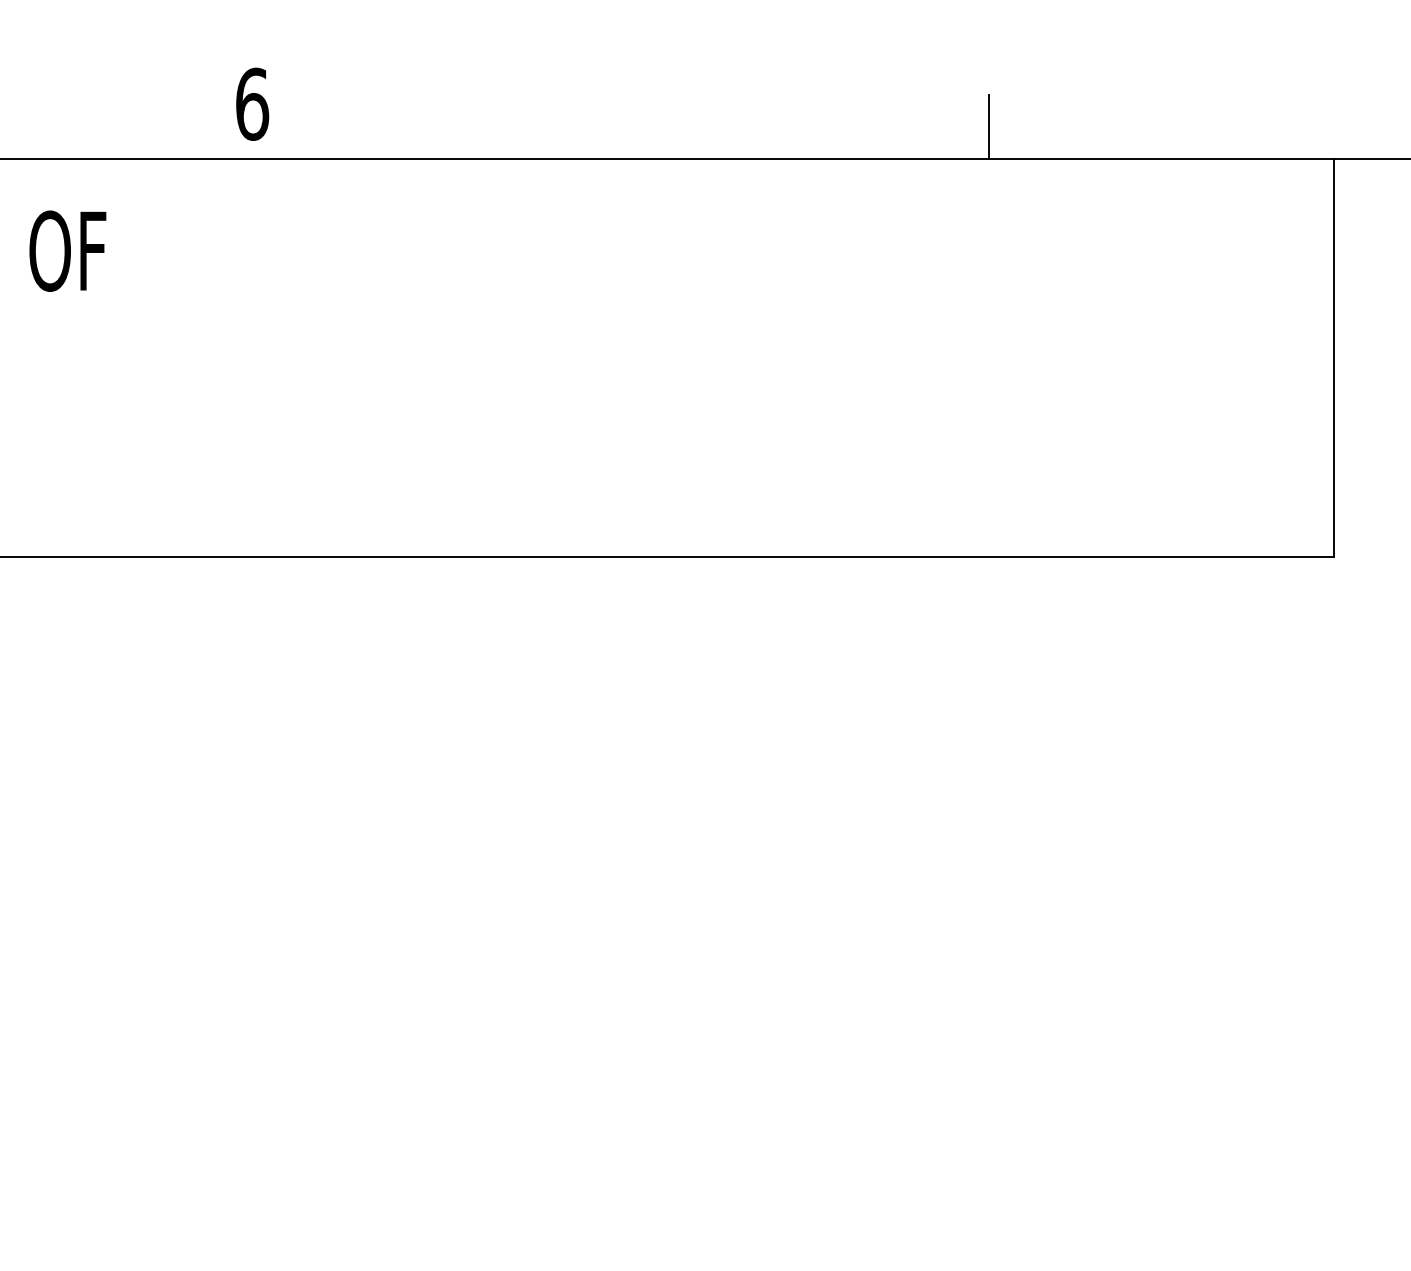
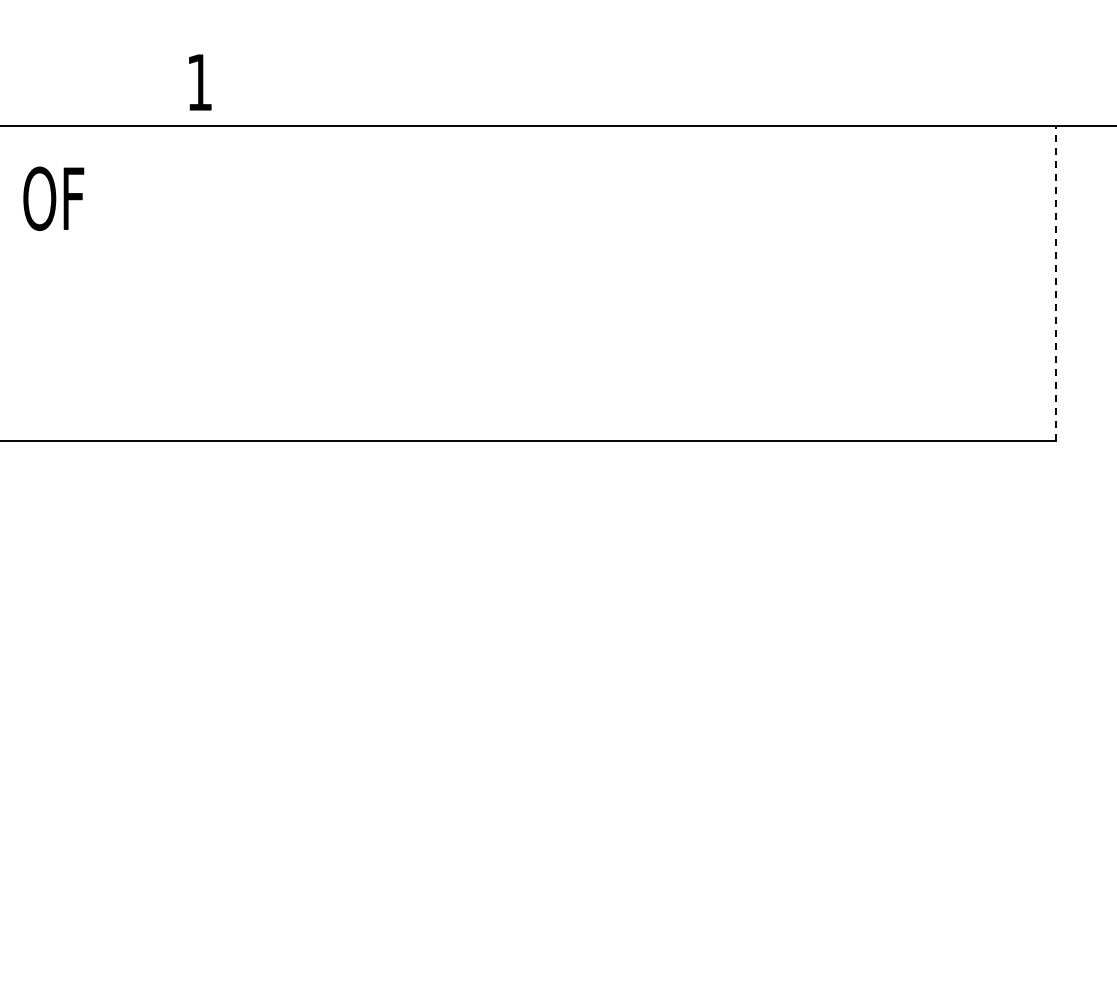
text: (253, 104) -> (200, 82), 6 -> 1
line: (989, 127) -> (783, 100), removed
line: (1333, 356) -> (1055, 282), solid -> dashed

